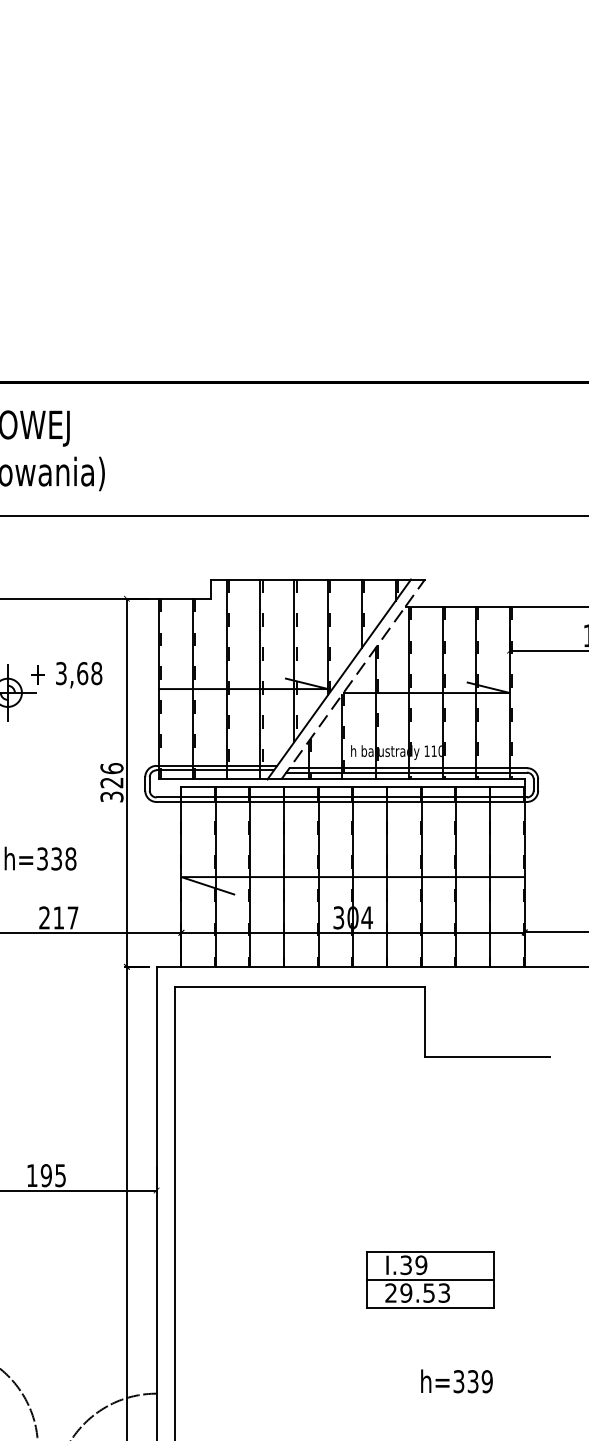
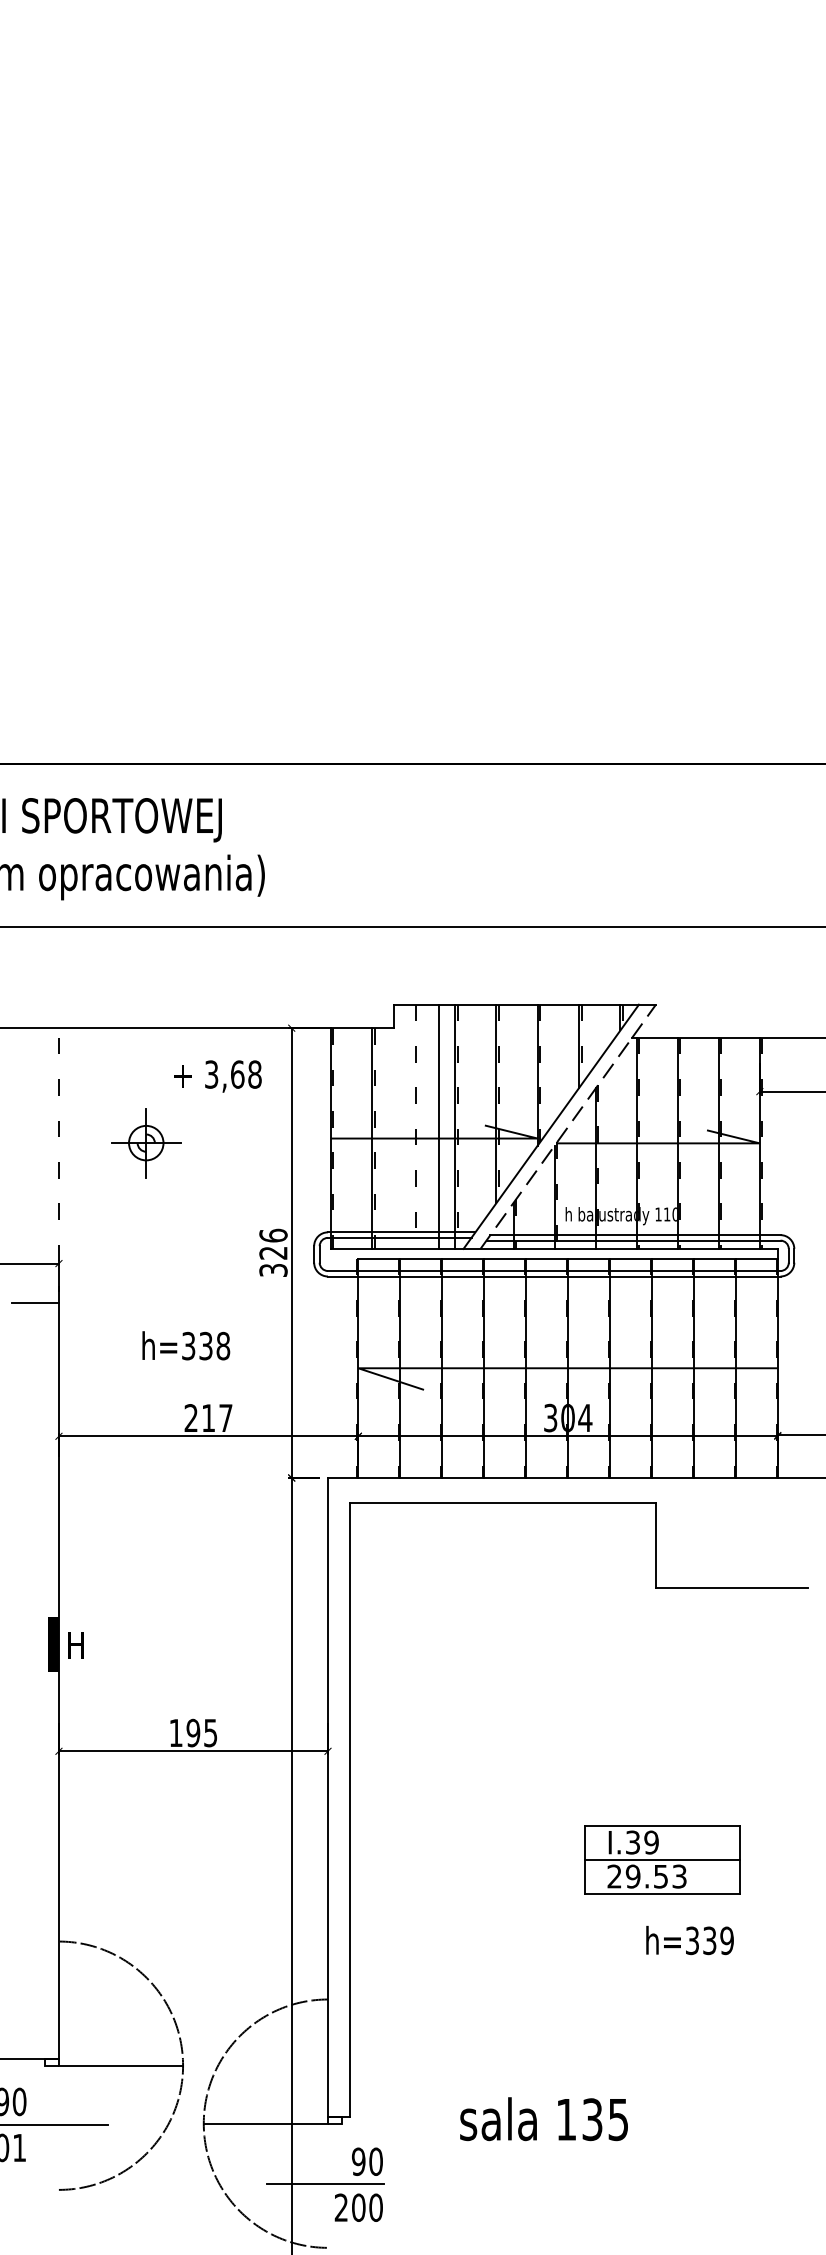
text: (66, 675) -> (217, 1076), moved
line: (226, 679) -> (438, 1126), moved
text: (456, 1381) -> (689, 1940), moved

